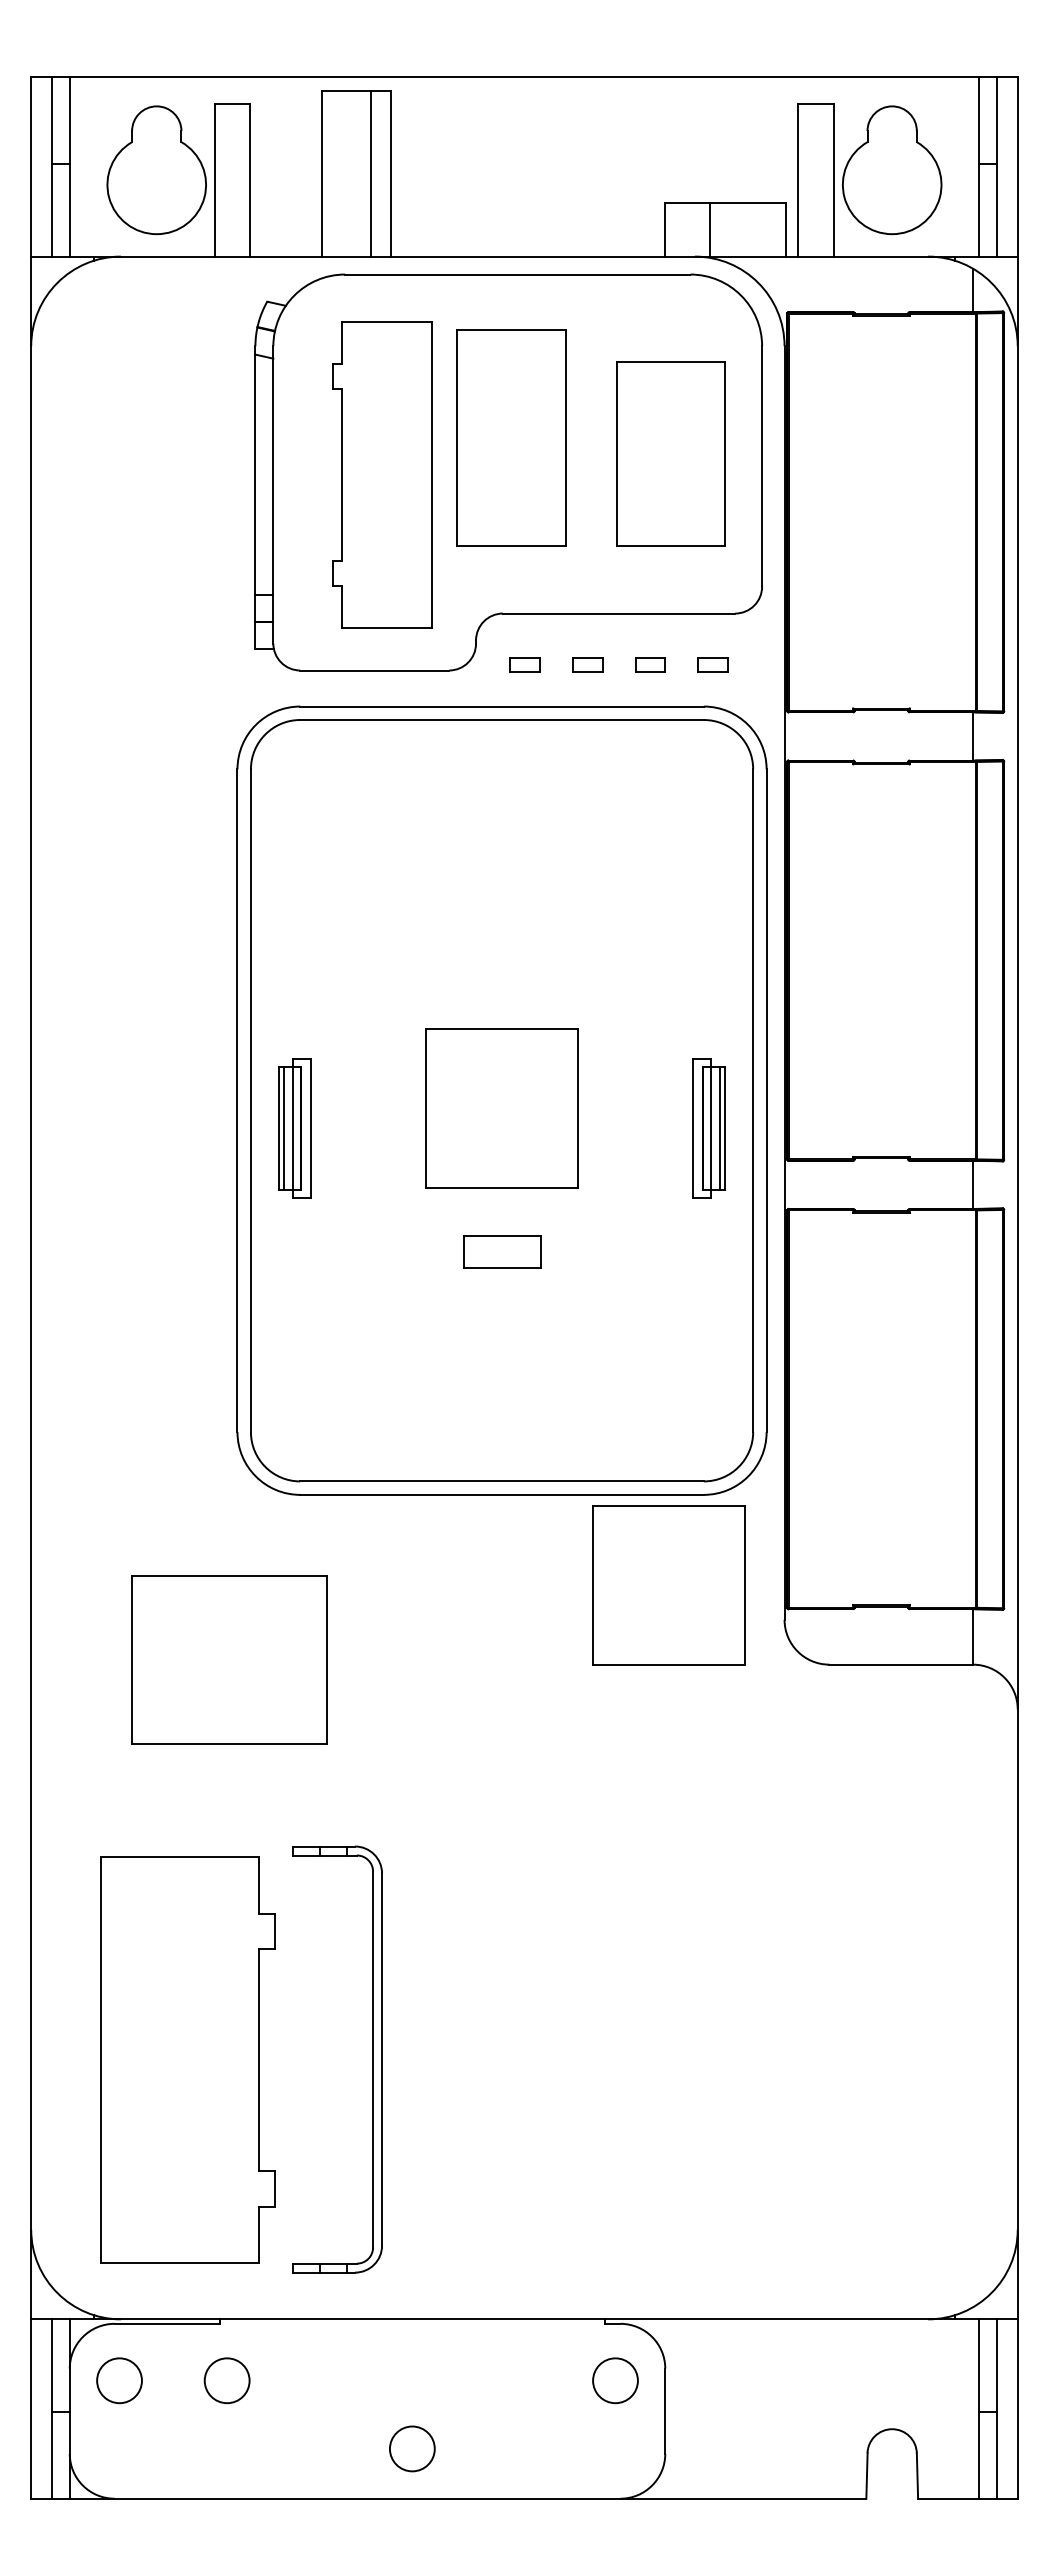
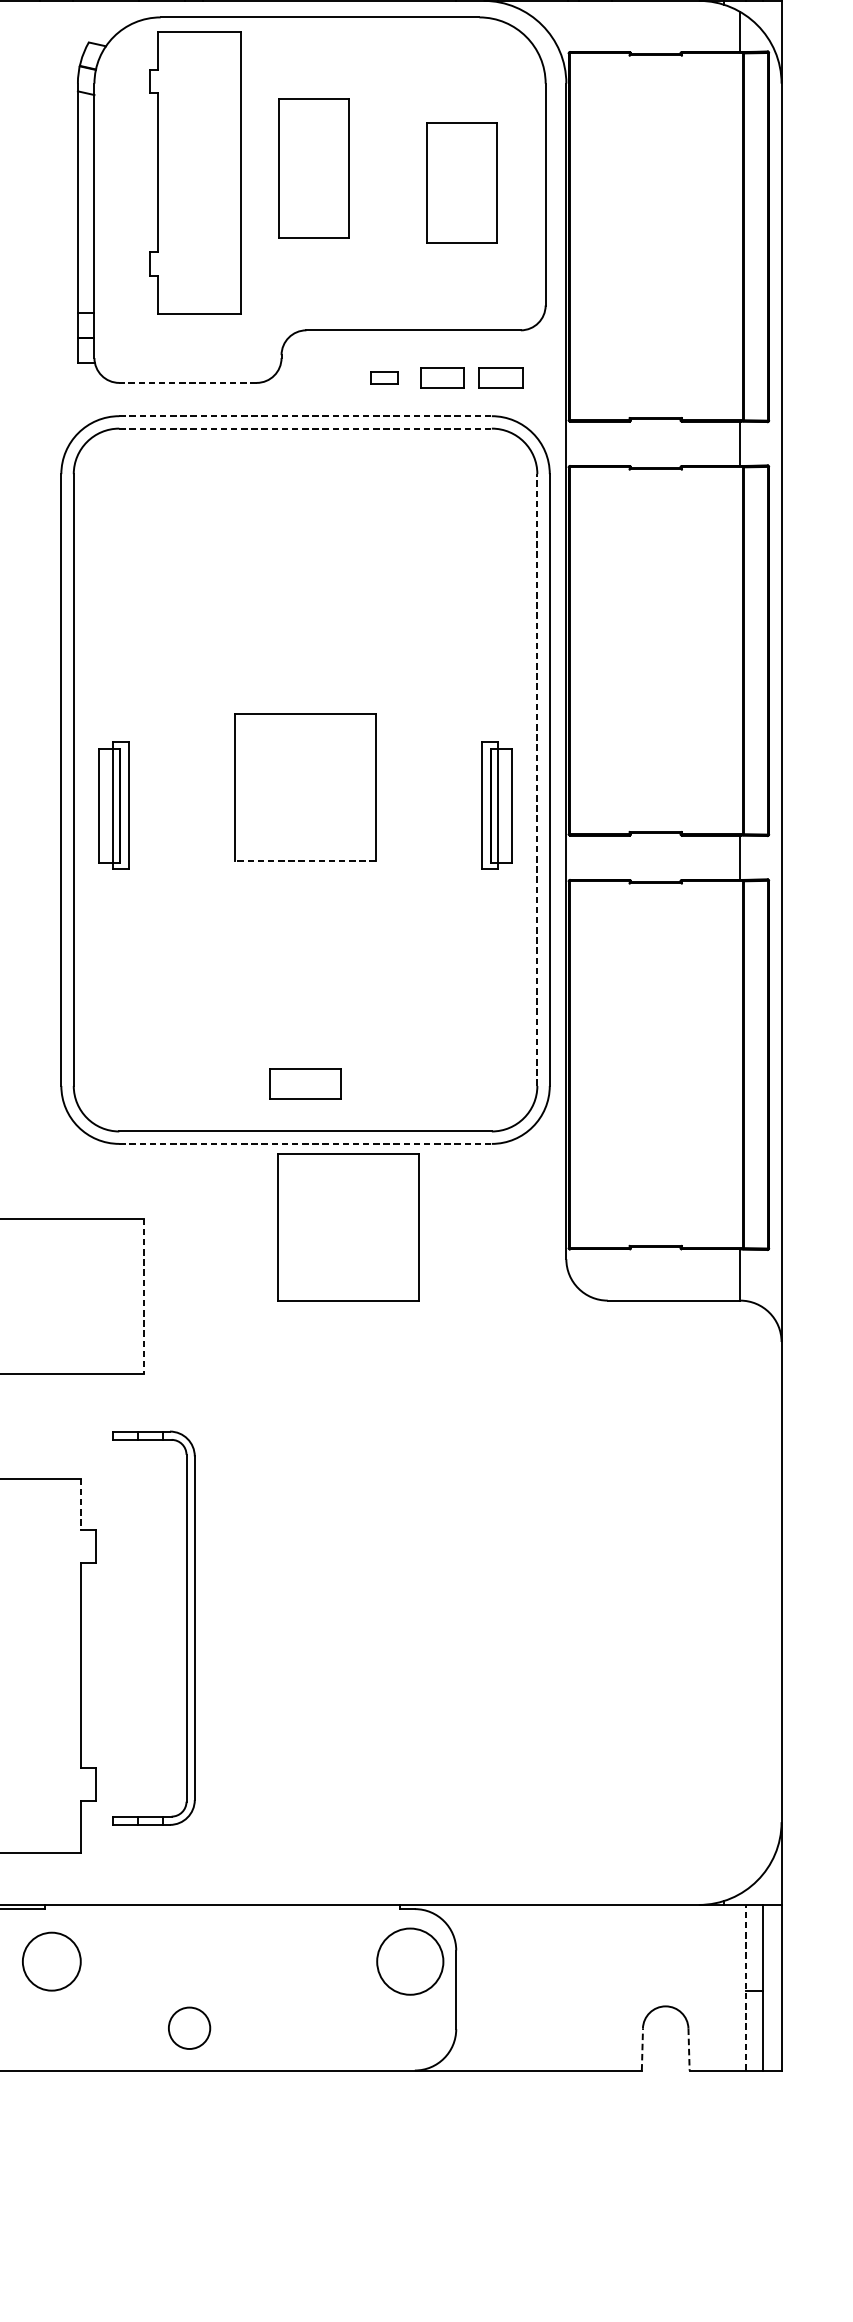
part: (511, 437) -> (314, 167), size x0.7
part: (670, 453) -> (461, 182), size x0.7
part: (382, 474) -> (195, 172), moved
part: (524, 664) -> (326, 377), removed
part: (650, 664) -> (442, 377), size x1.6
part: (712, 664) -> (499, 377), size x1.6
line: (374, 670) -> (187, 382), solid -> dashed
line: (502, 706) -> (305, 416), solid -> dashed
line: (502, 720) -> (305, 429), solid -> dashed
line: (753, 1100) -> (537, 779), solid -> dashed
line: (284, 1128) -> (104, 805), removed
line: (719, 1128) -> (506, 805), removed
line: (501, 1187) -> (305, 860), solid -> dashed
part: (502, 1251) -> (305, 1083), moved
line: (502, 1494) -> (305, 1143), solid -> dashed
part: (668, 1585) -> (348, 1227), moved
line: (326, 1660) -> (143, 1296), solid -> dashed
line: (259, 1885) -> (81, 1504), solid -> dashed
part: (372, 2059) -> (185, 1628), moved
circle: (226, 2380) -> (51, 1961), size x1.4
circle: (615, 2380) -> (410, 1961), size x1.6
line: (979, 2409) -> (746, 1988), solid -> dashed
circle: (412, 2448) -> (189, 2027), moved
line: (866, 2475) -> (641, 2049), solid -> dashed
line: (917, 2475) -> (689, 2049), solid -> dashed

